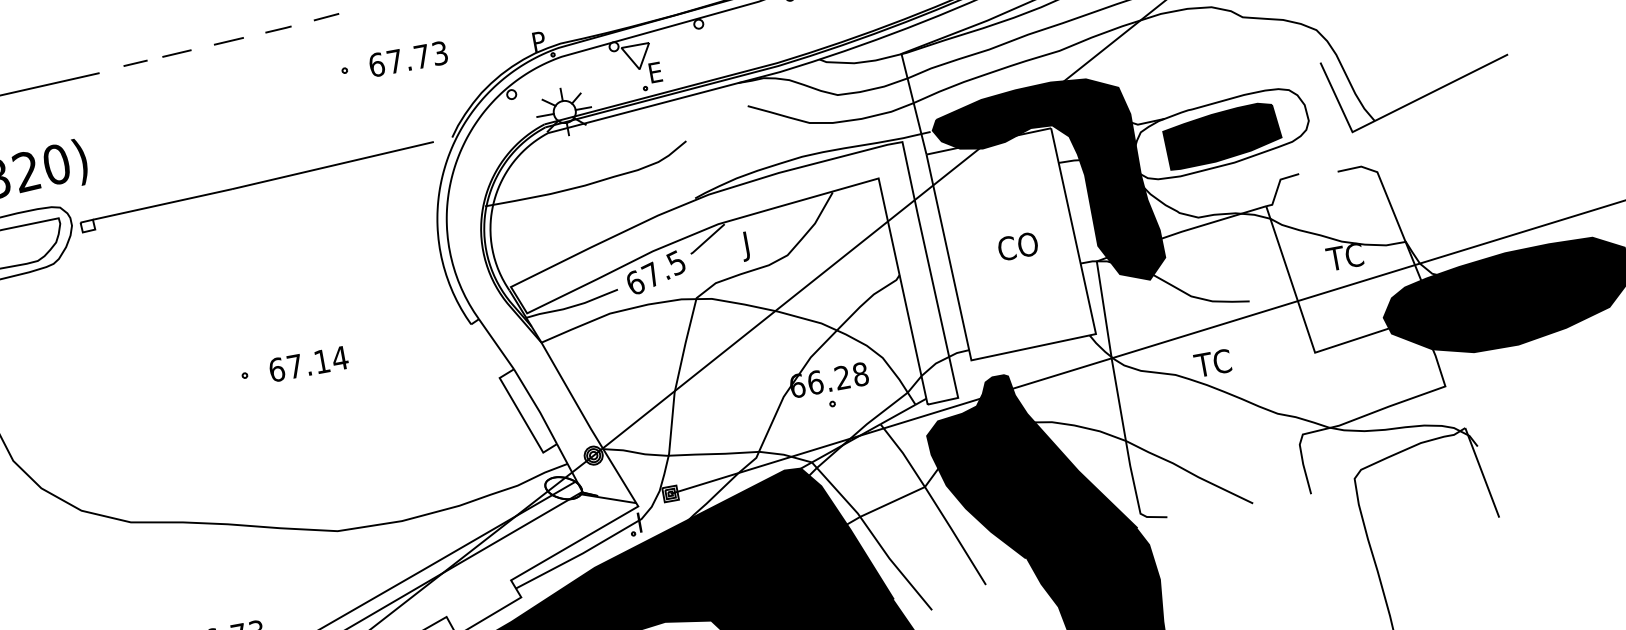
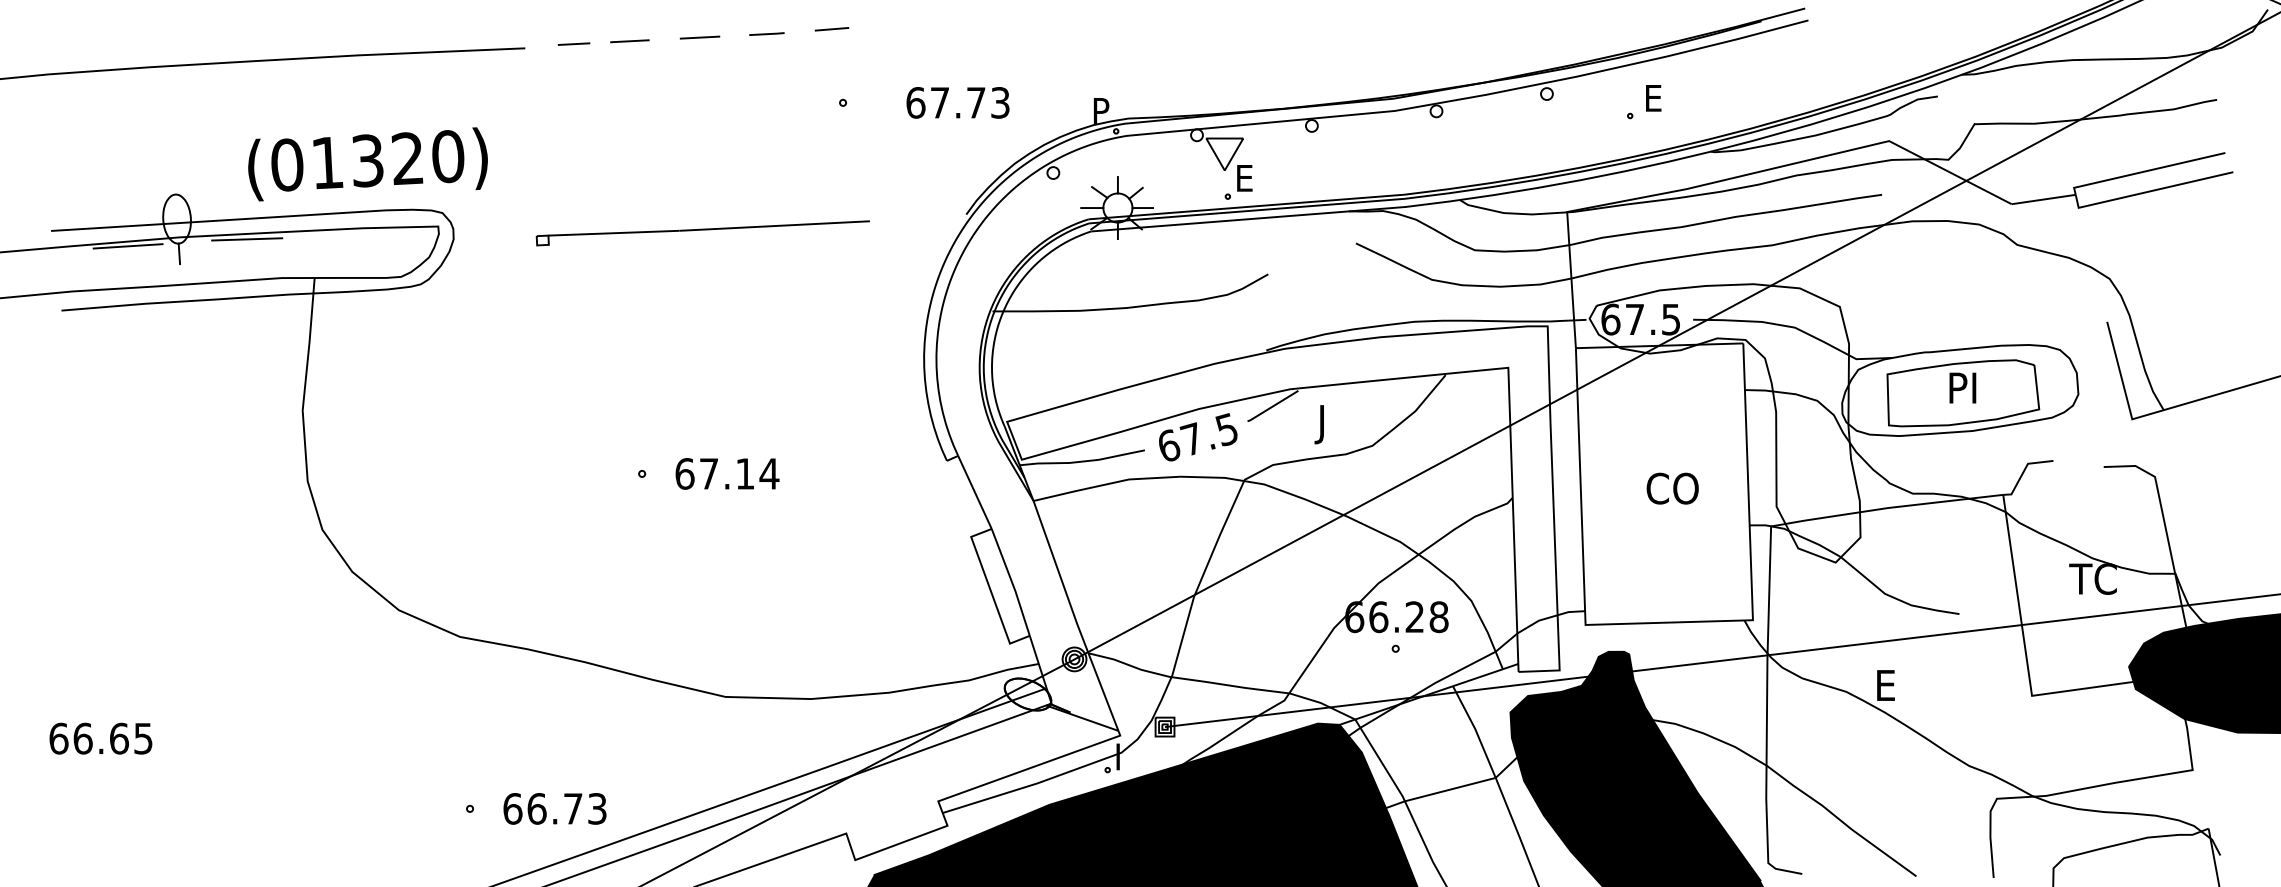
text: (407, 58) -> (957, 102), moved
fill: (1222, 135) -> (1963, 393), removed
part: (257, 187) -> (702, 233), size x0.7
fill: (1047, 190) -> (1724, 423), removed
text: (1213, 363) -> (1897, 685), TC -> E

